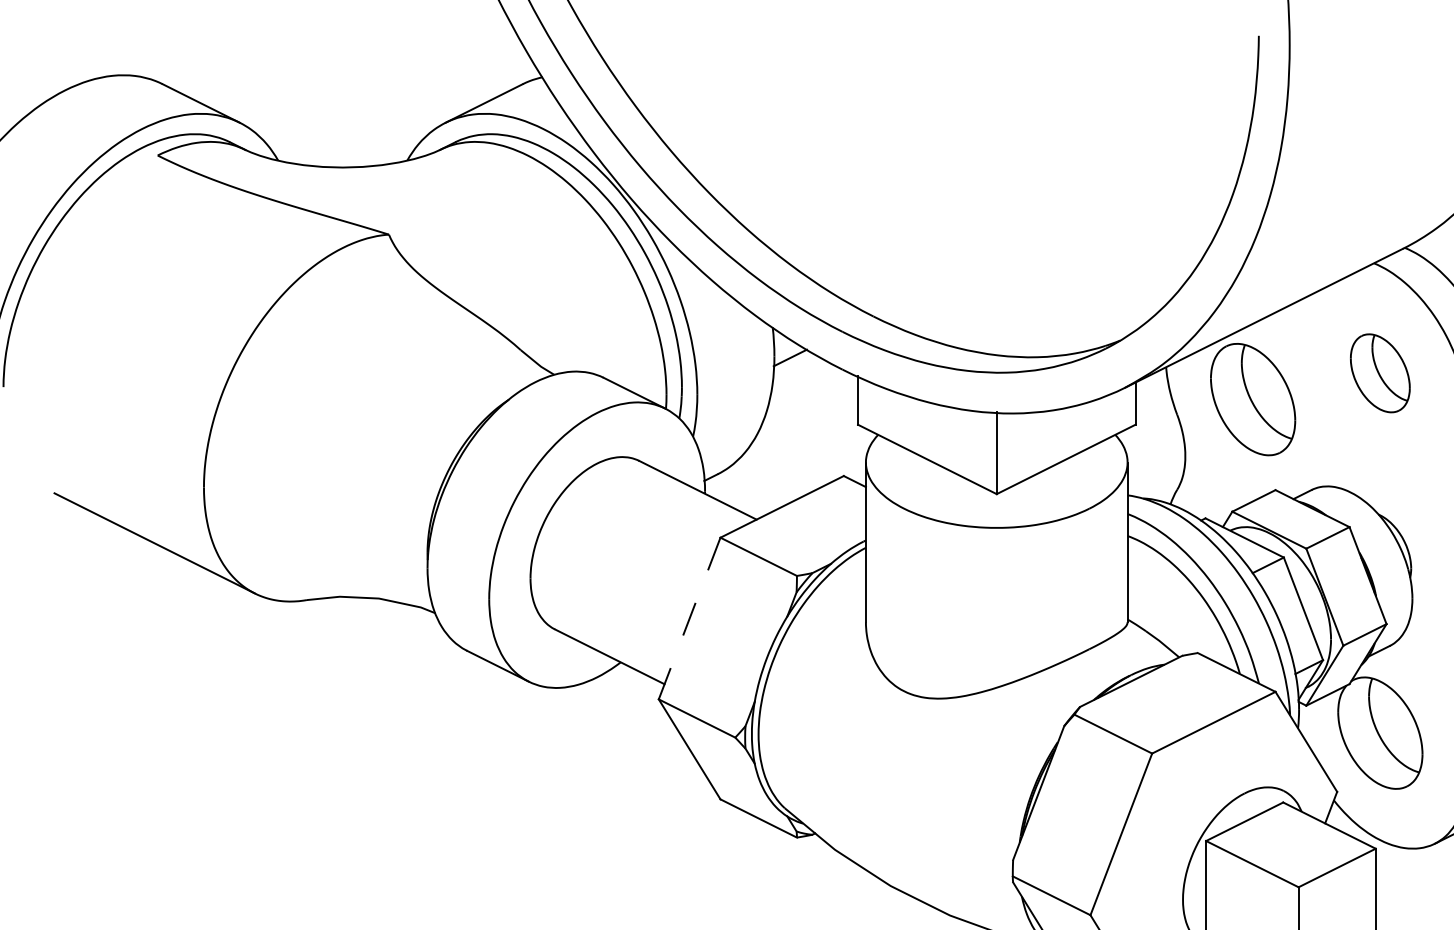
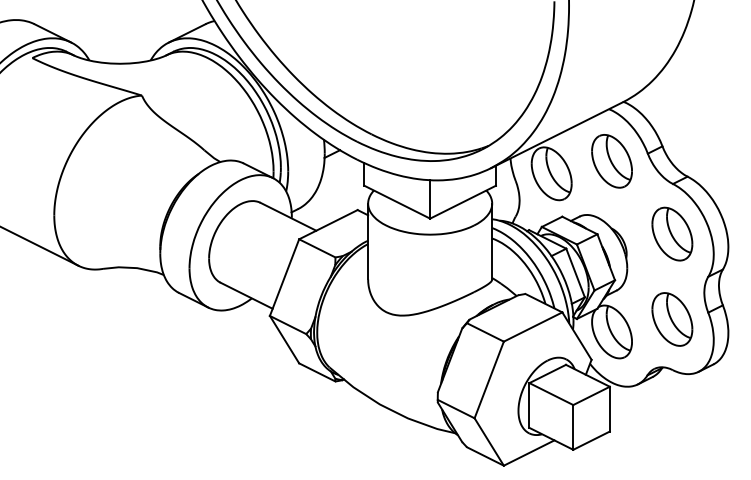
part: (1379, 373) -> (611, 161), size x1.43
line: (689, 620) -> (284, 278), dashed -> solid

